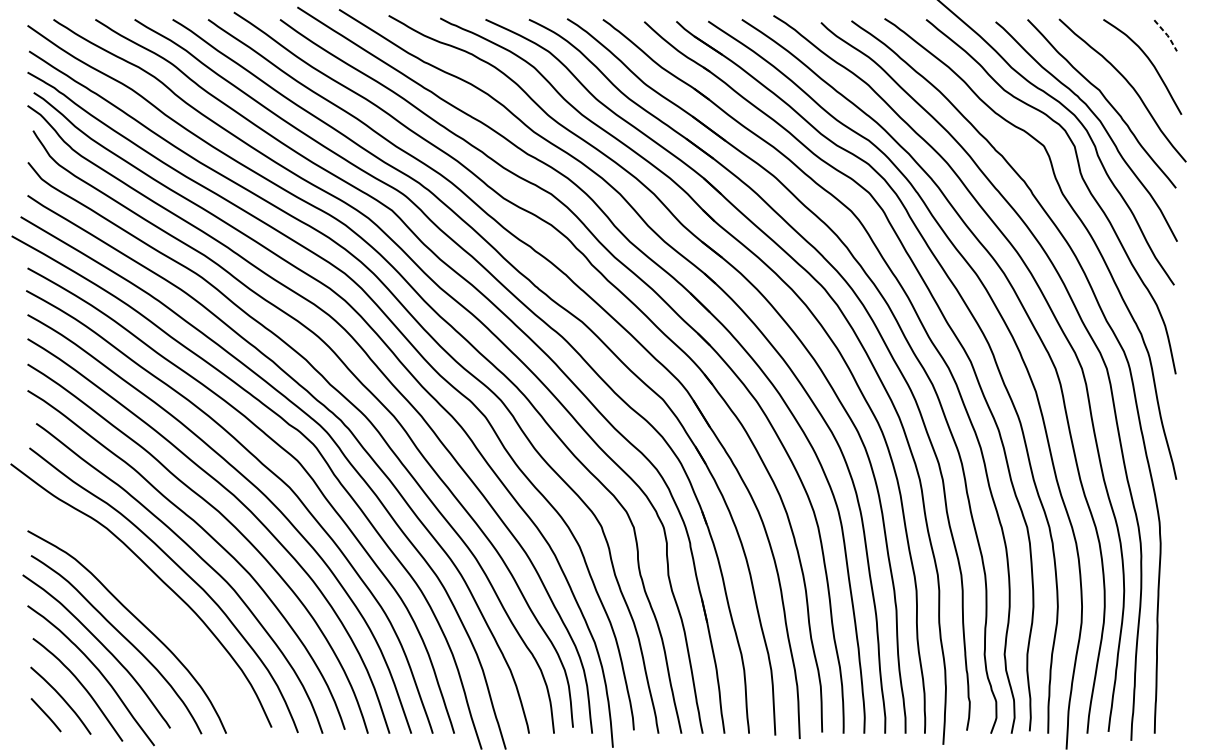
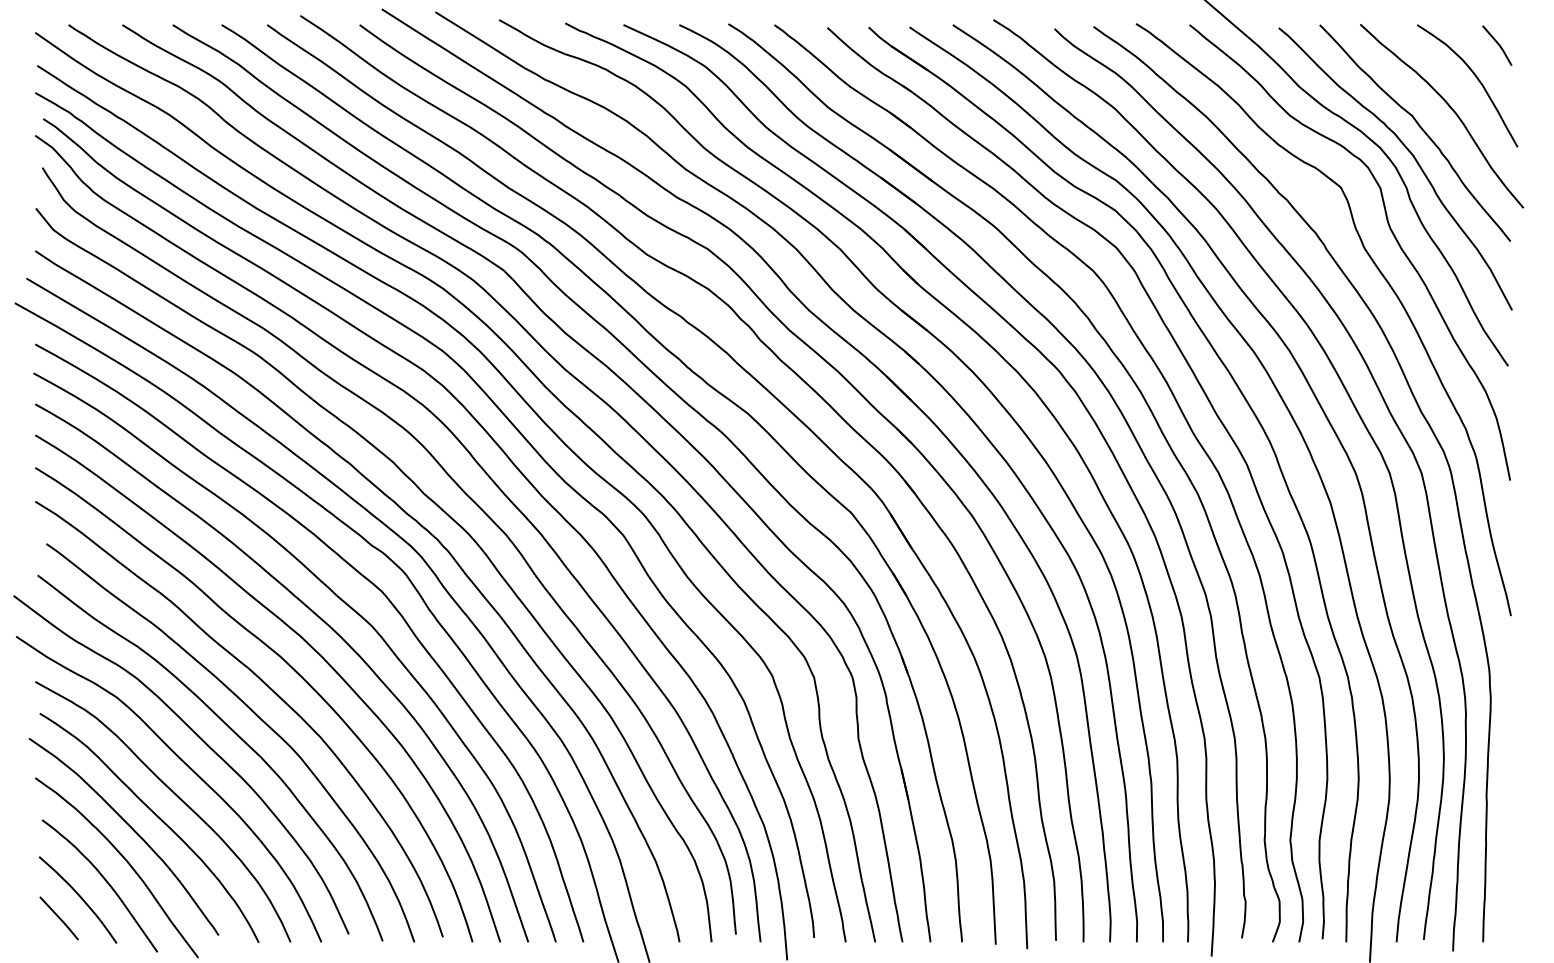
line: (1167, 35) -> (1499, 45), dashed -> solid
curve: (147, 598) -> (189, 768), added

